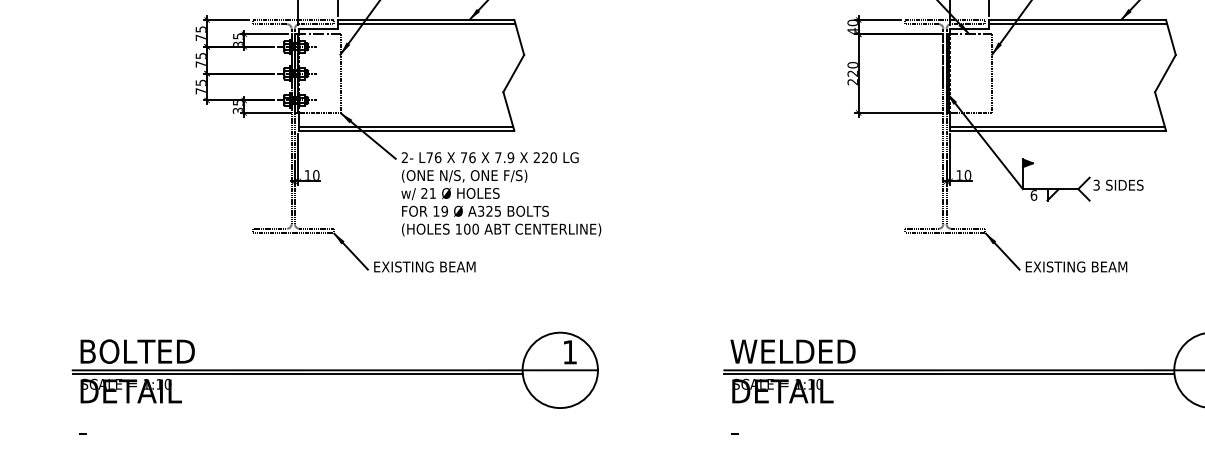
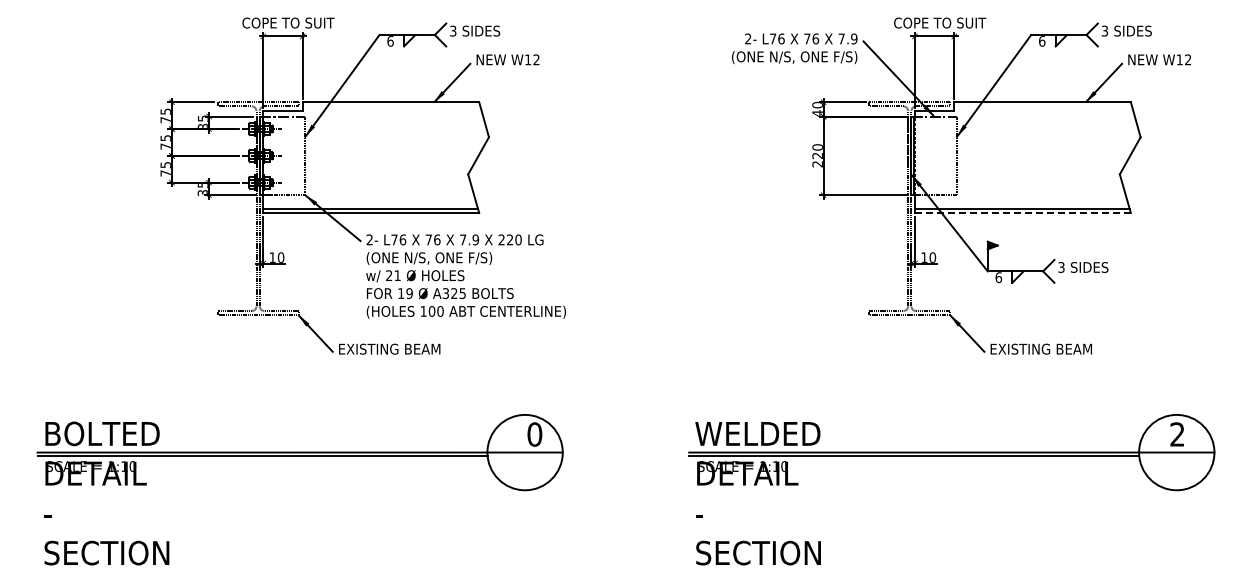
line: (426, 23) -> (391, 105), removed
line: (1077, 23) -> (1042, 105), removed
line: (1057, 131) -> (1022, 213), solid -> dashed
text: (569, 352) -> (534, 434), 1 -> 0

